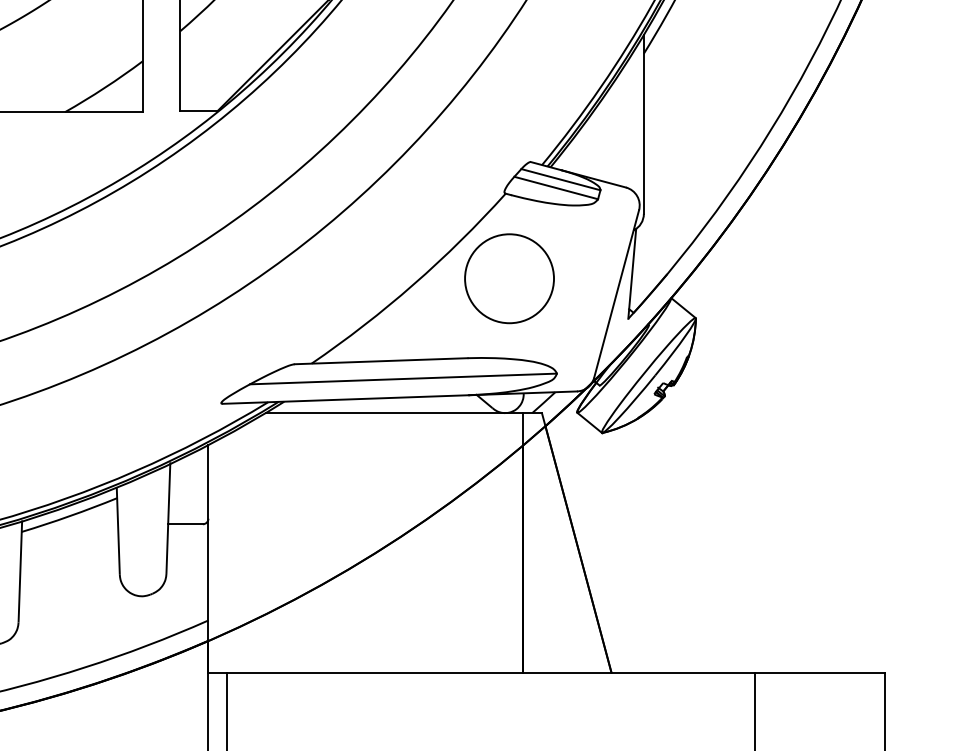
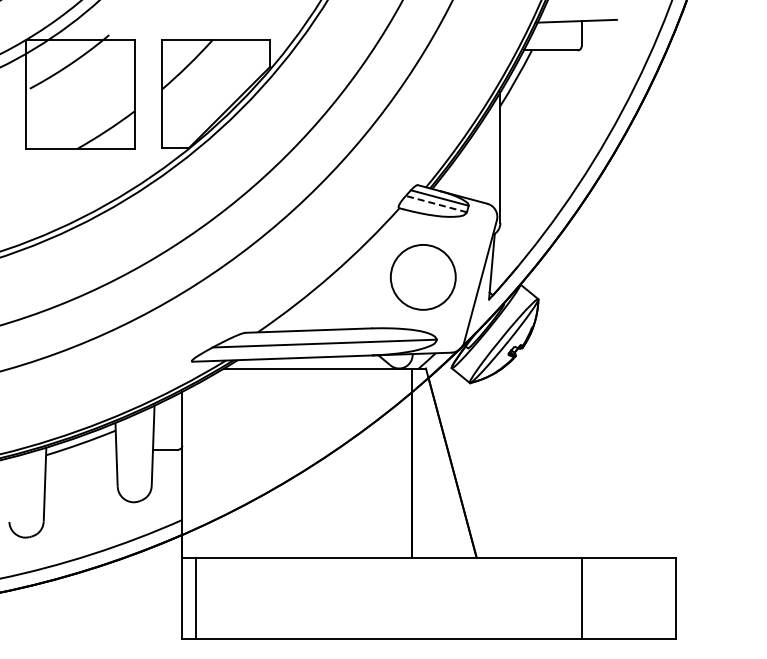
line: (556, 188) -> (436, 204), solid -> dashed
circle: (508, 278) -> (422, 277), moved

